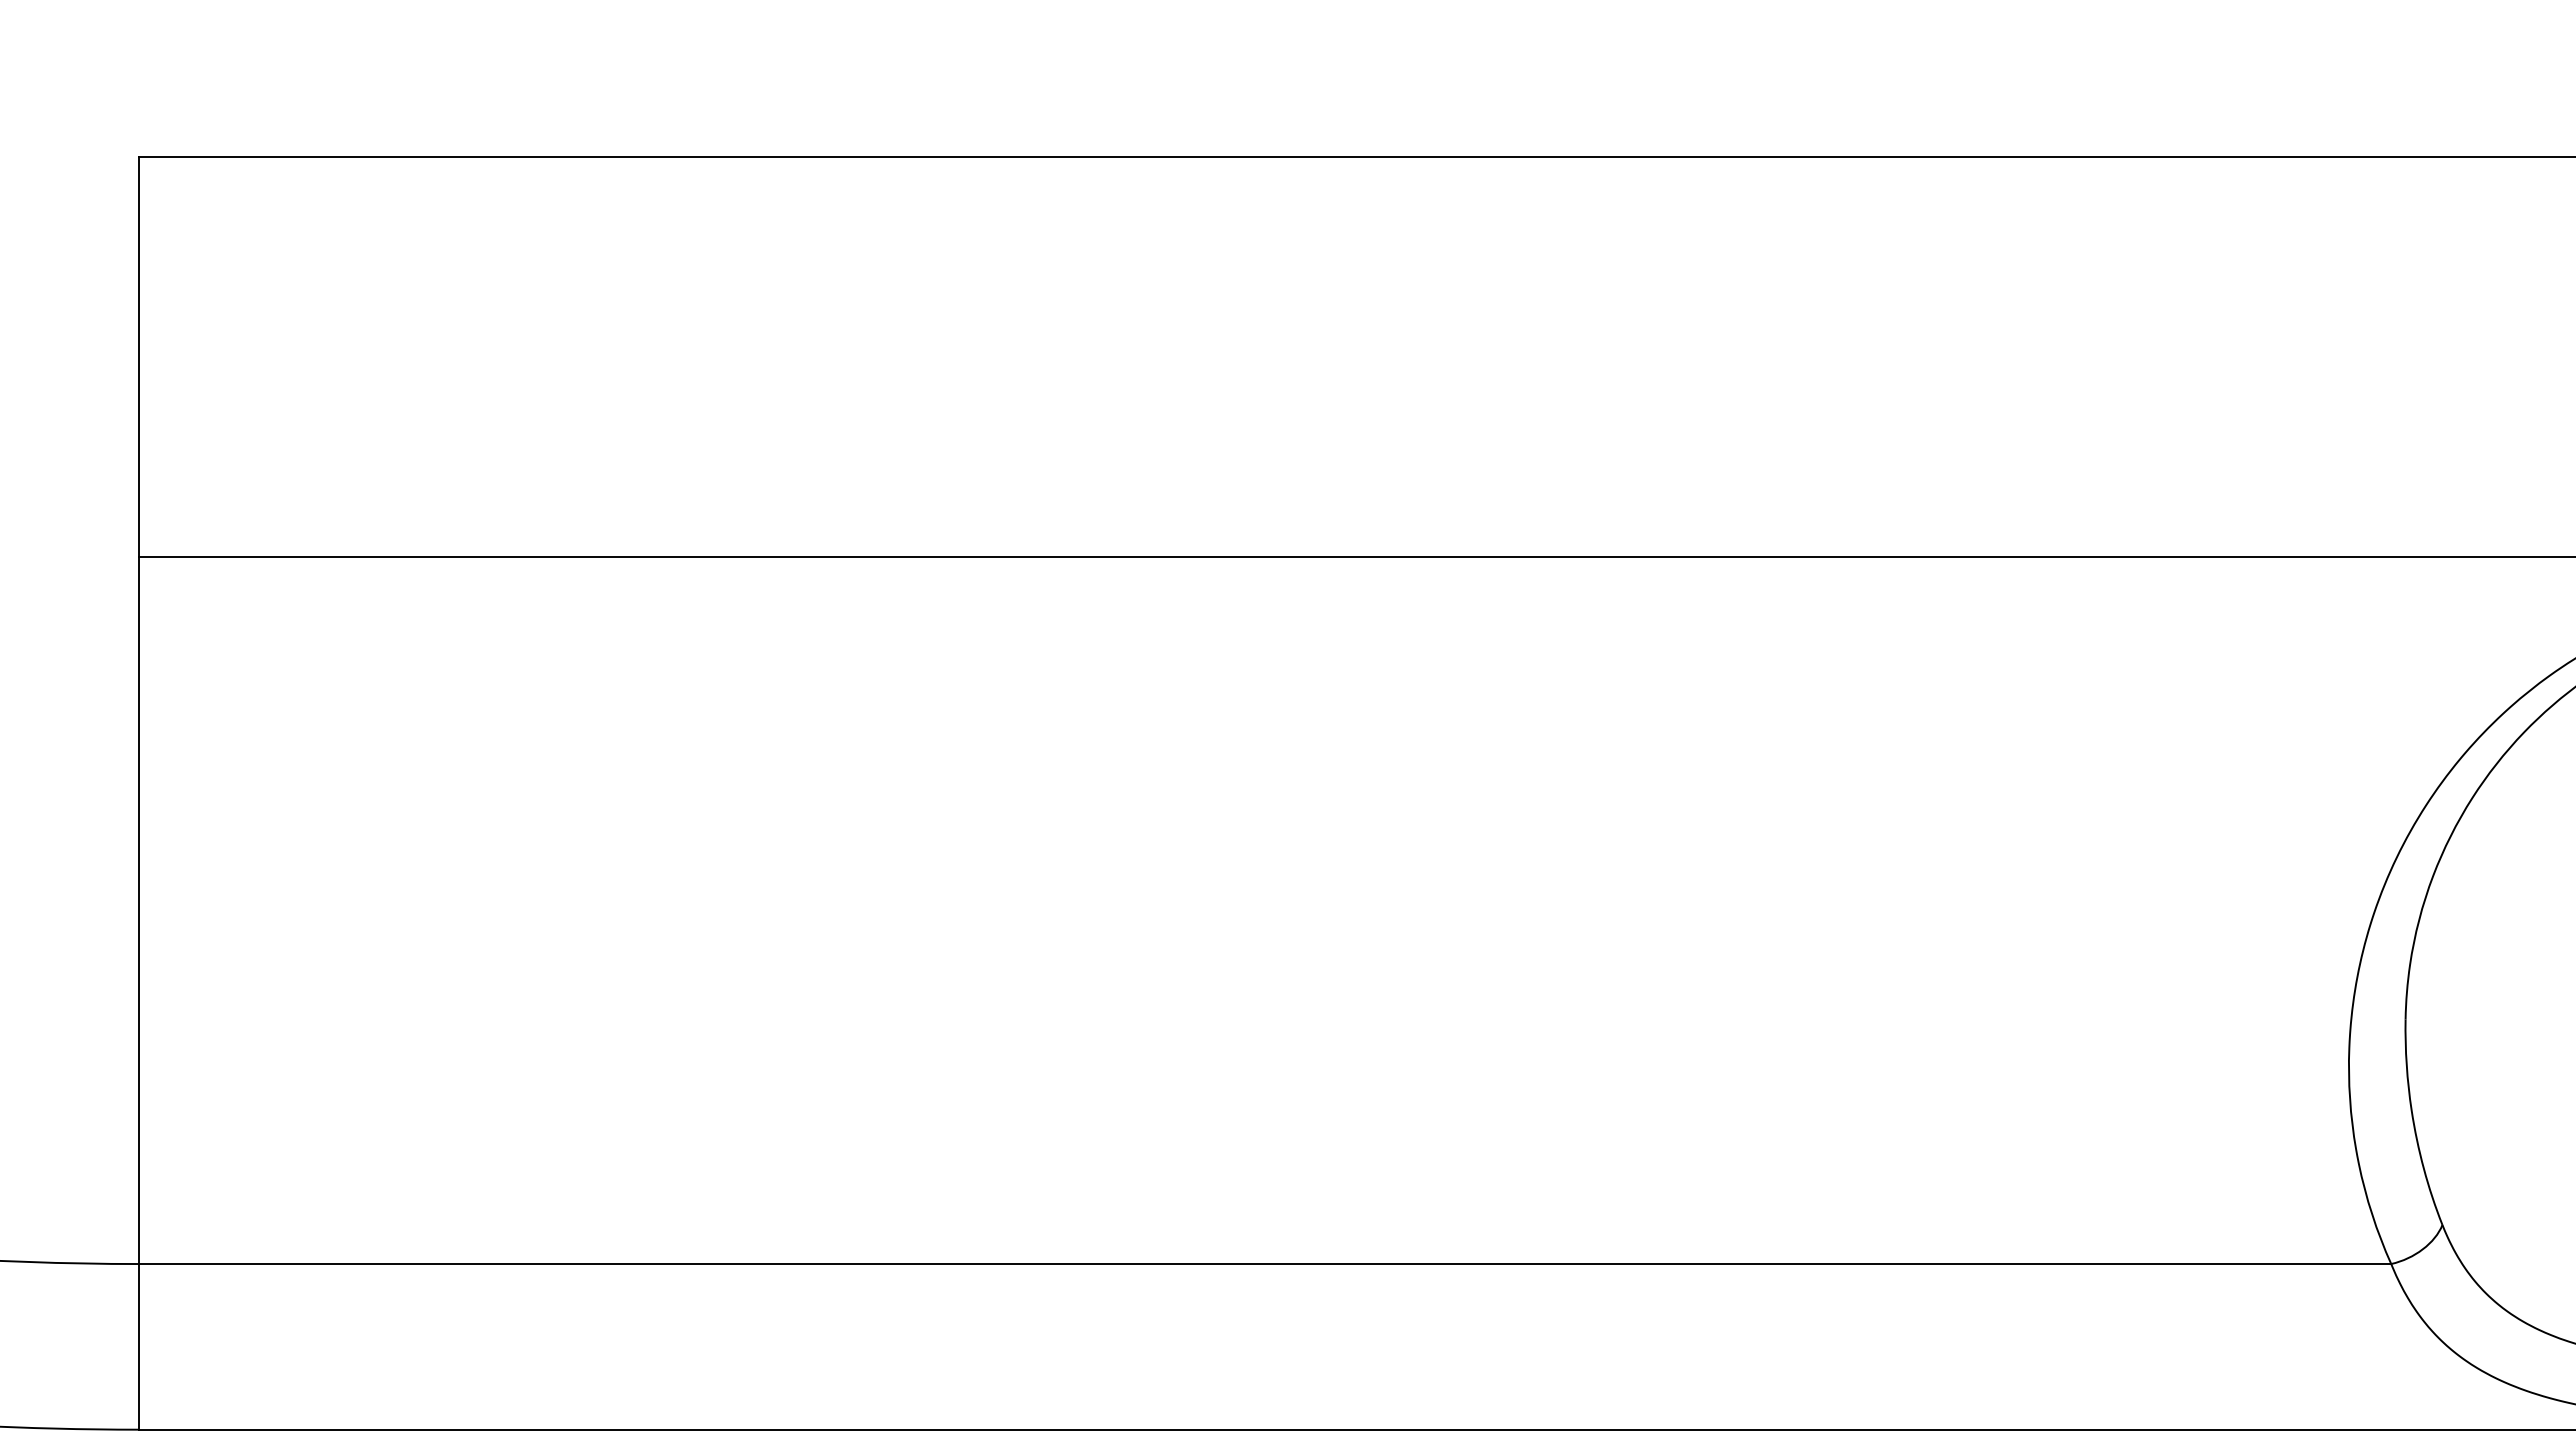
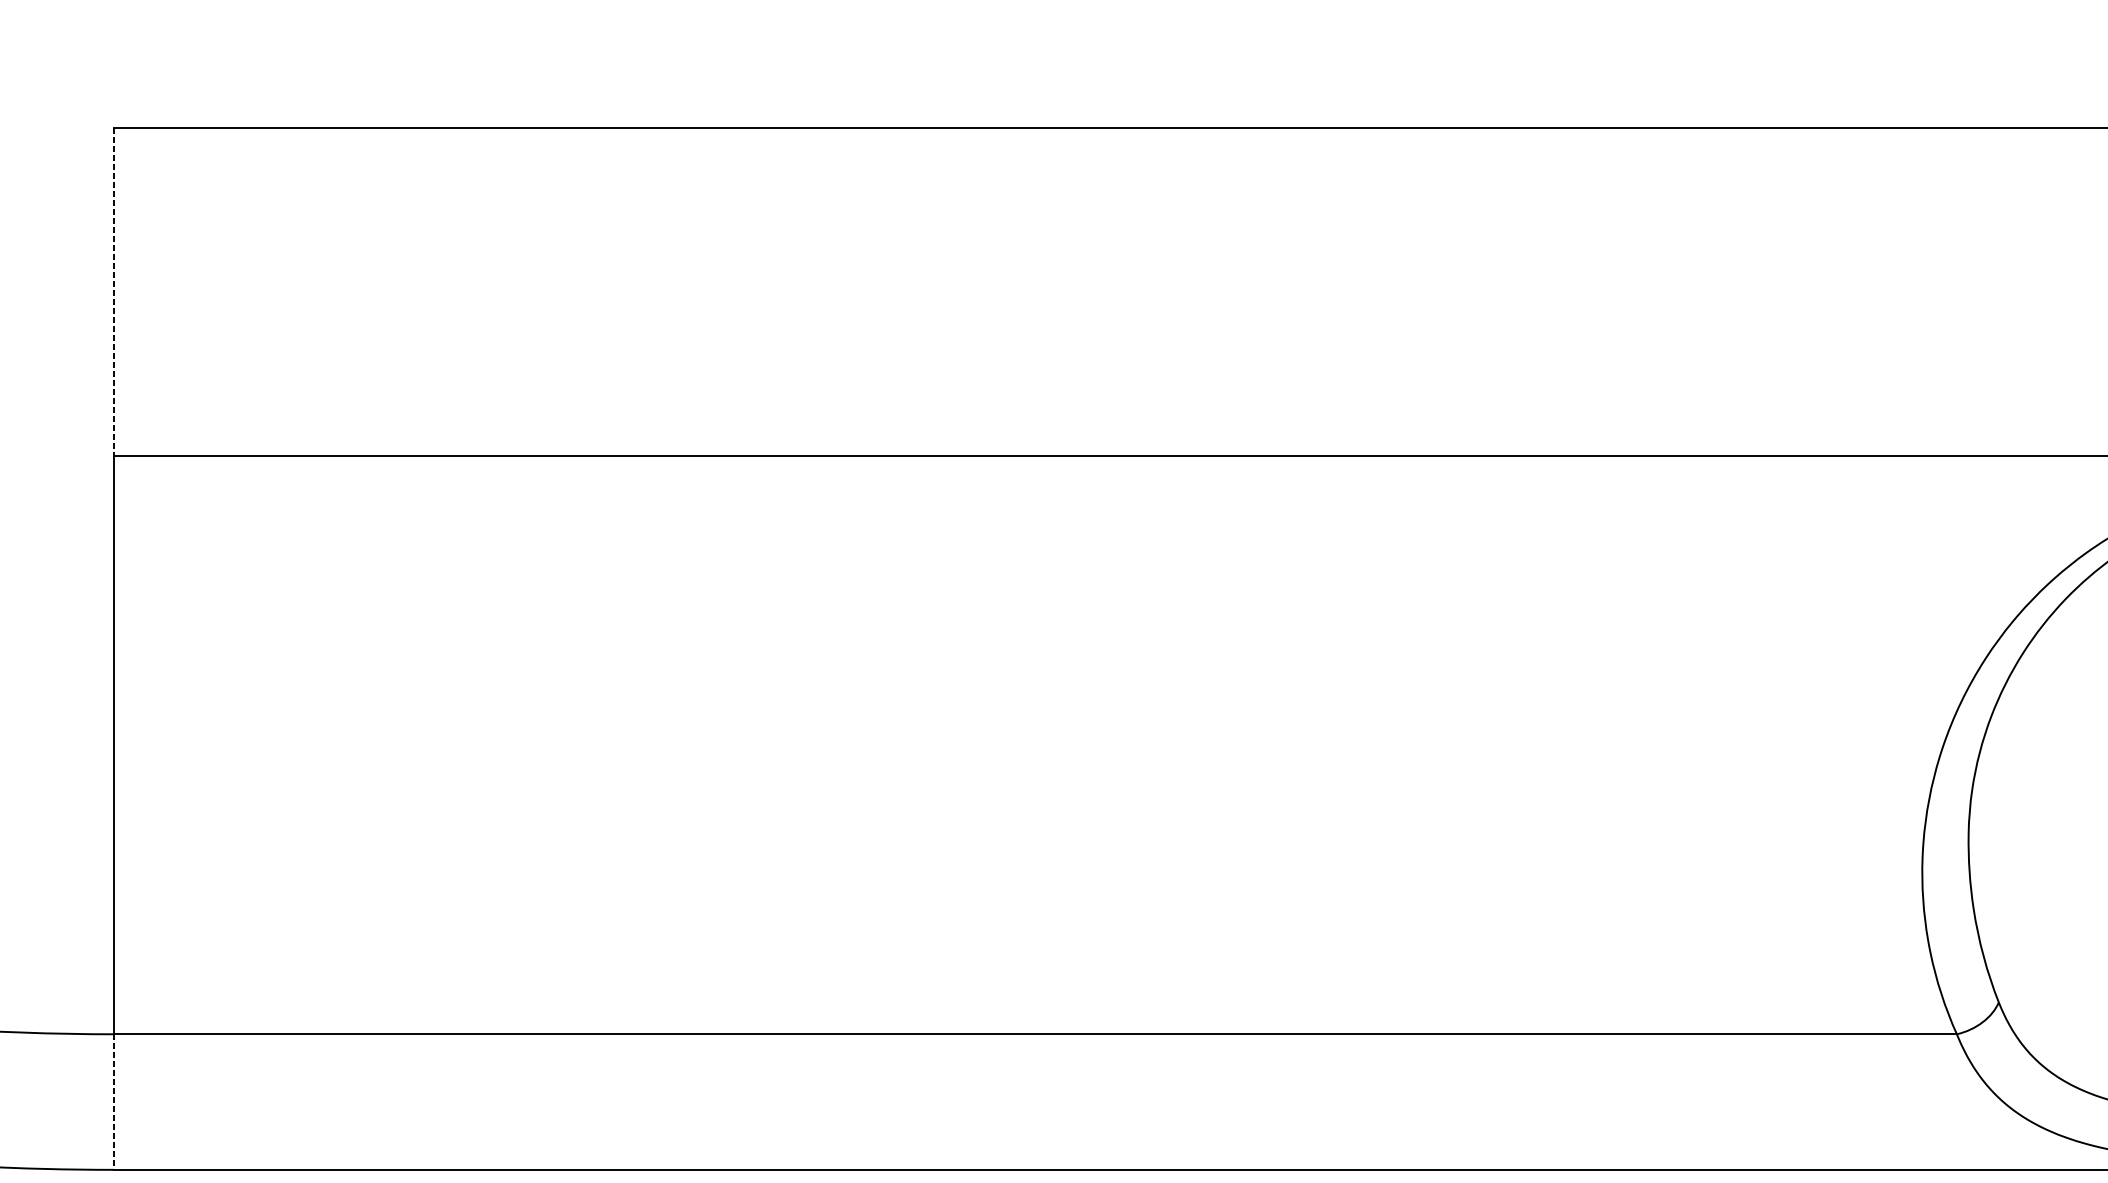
line: (139, 357) -> (114, 292), solid -> dashed
line: (139, 1346) -> (114, 1101), solid -> dashed

